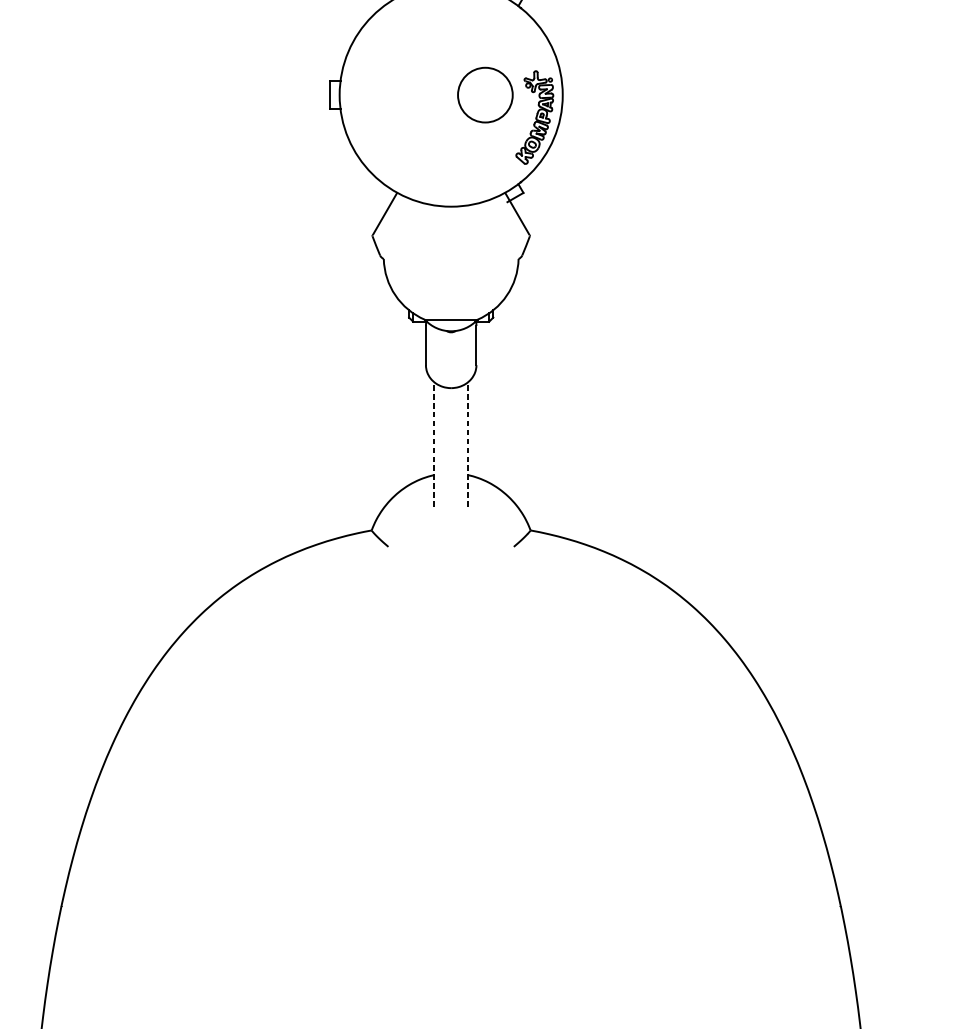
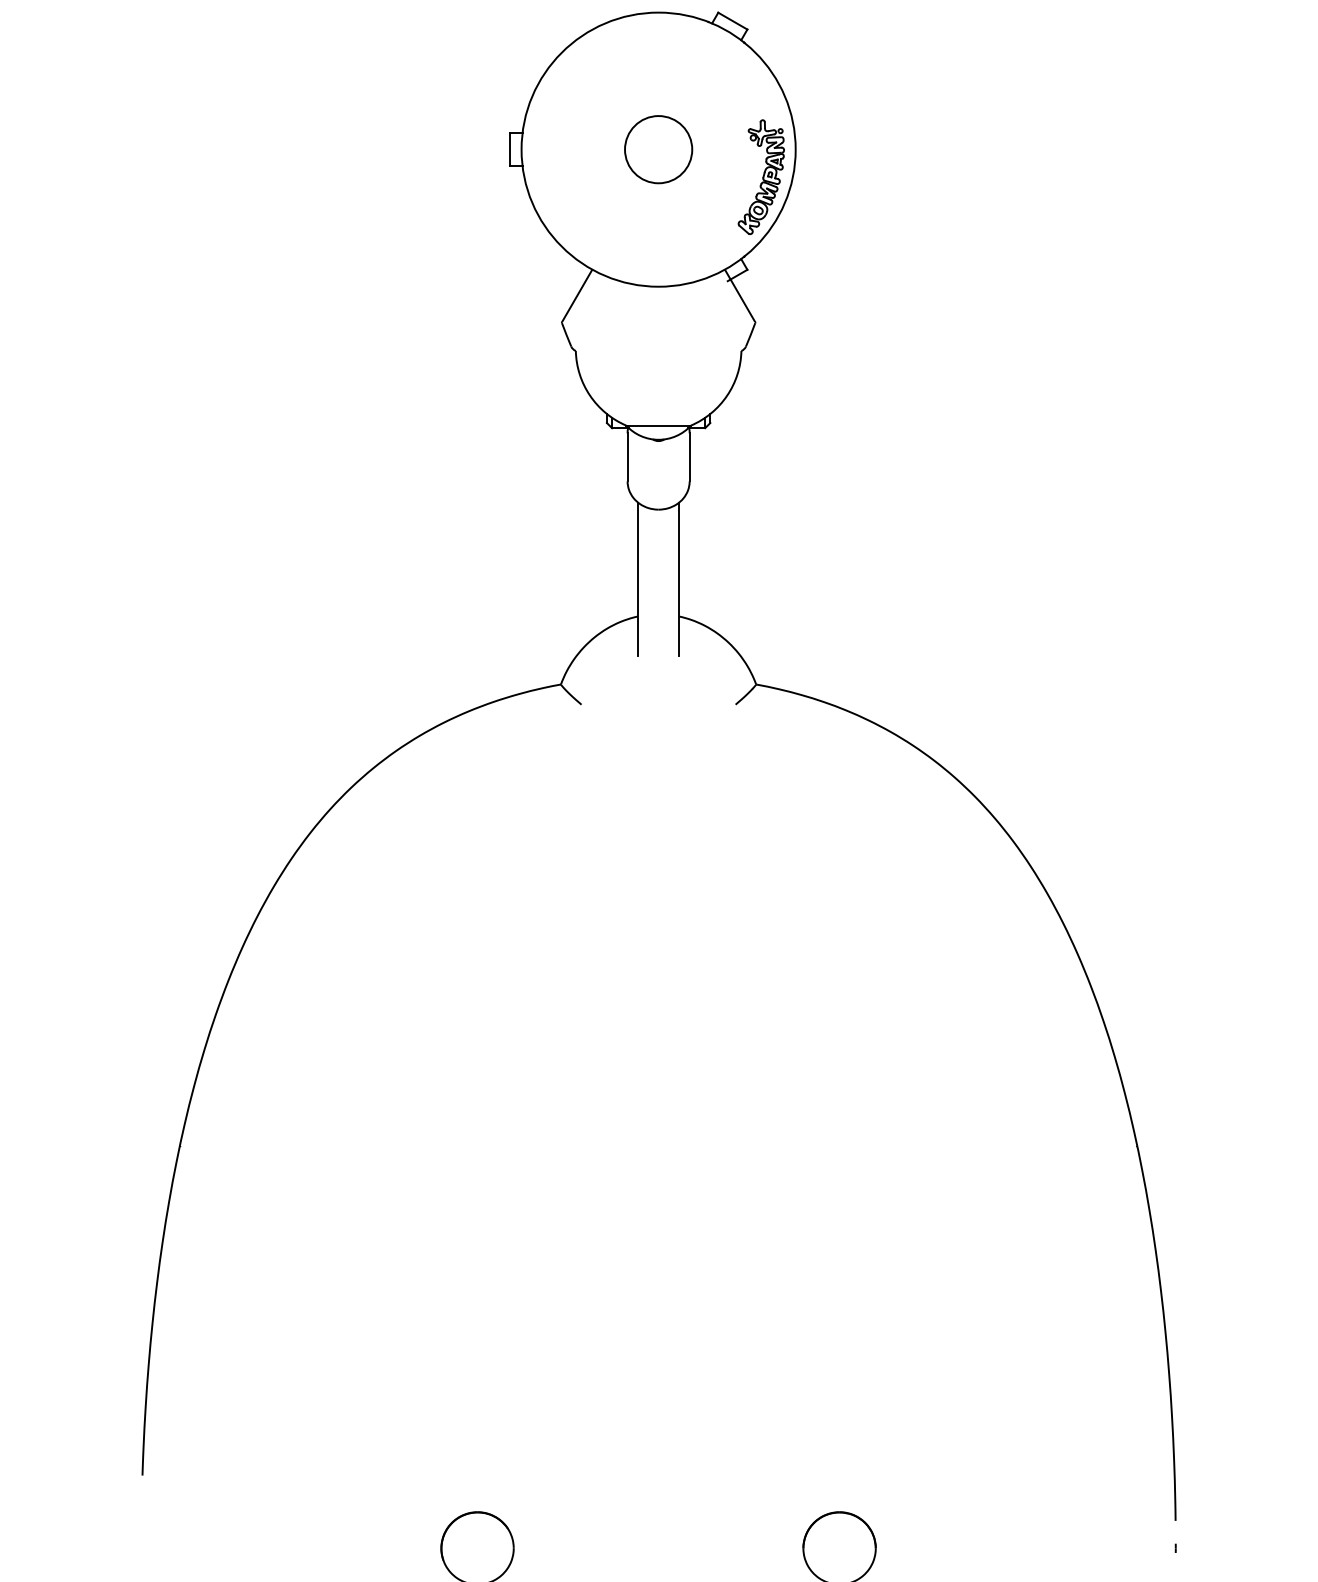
circle: (485, 95) -> (658, 149), moved
line: (434, 444) -> (637, 579), dashed -> solid
line: (468, 444) -> (679, 579), dashed -> solid

